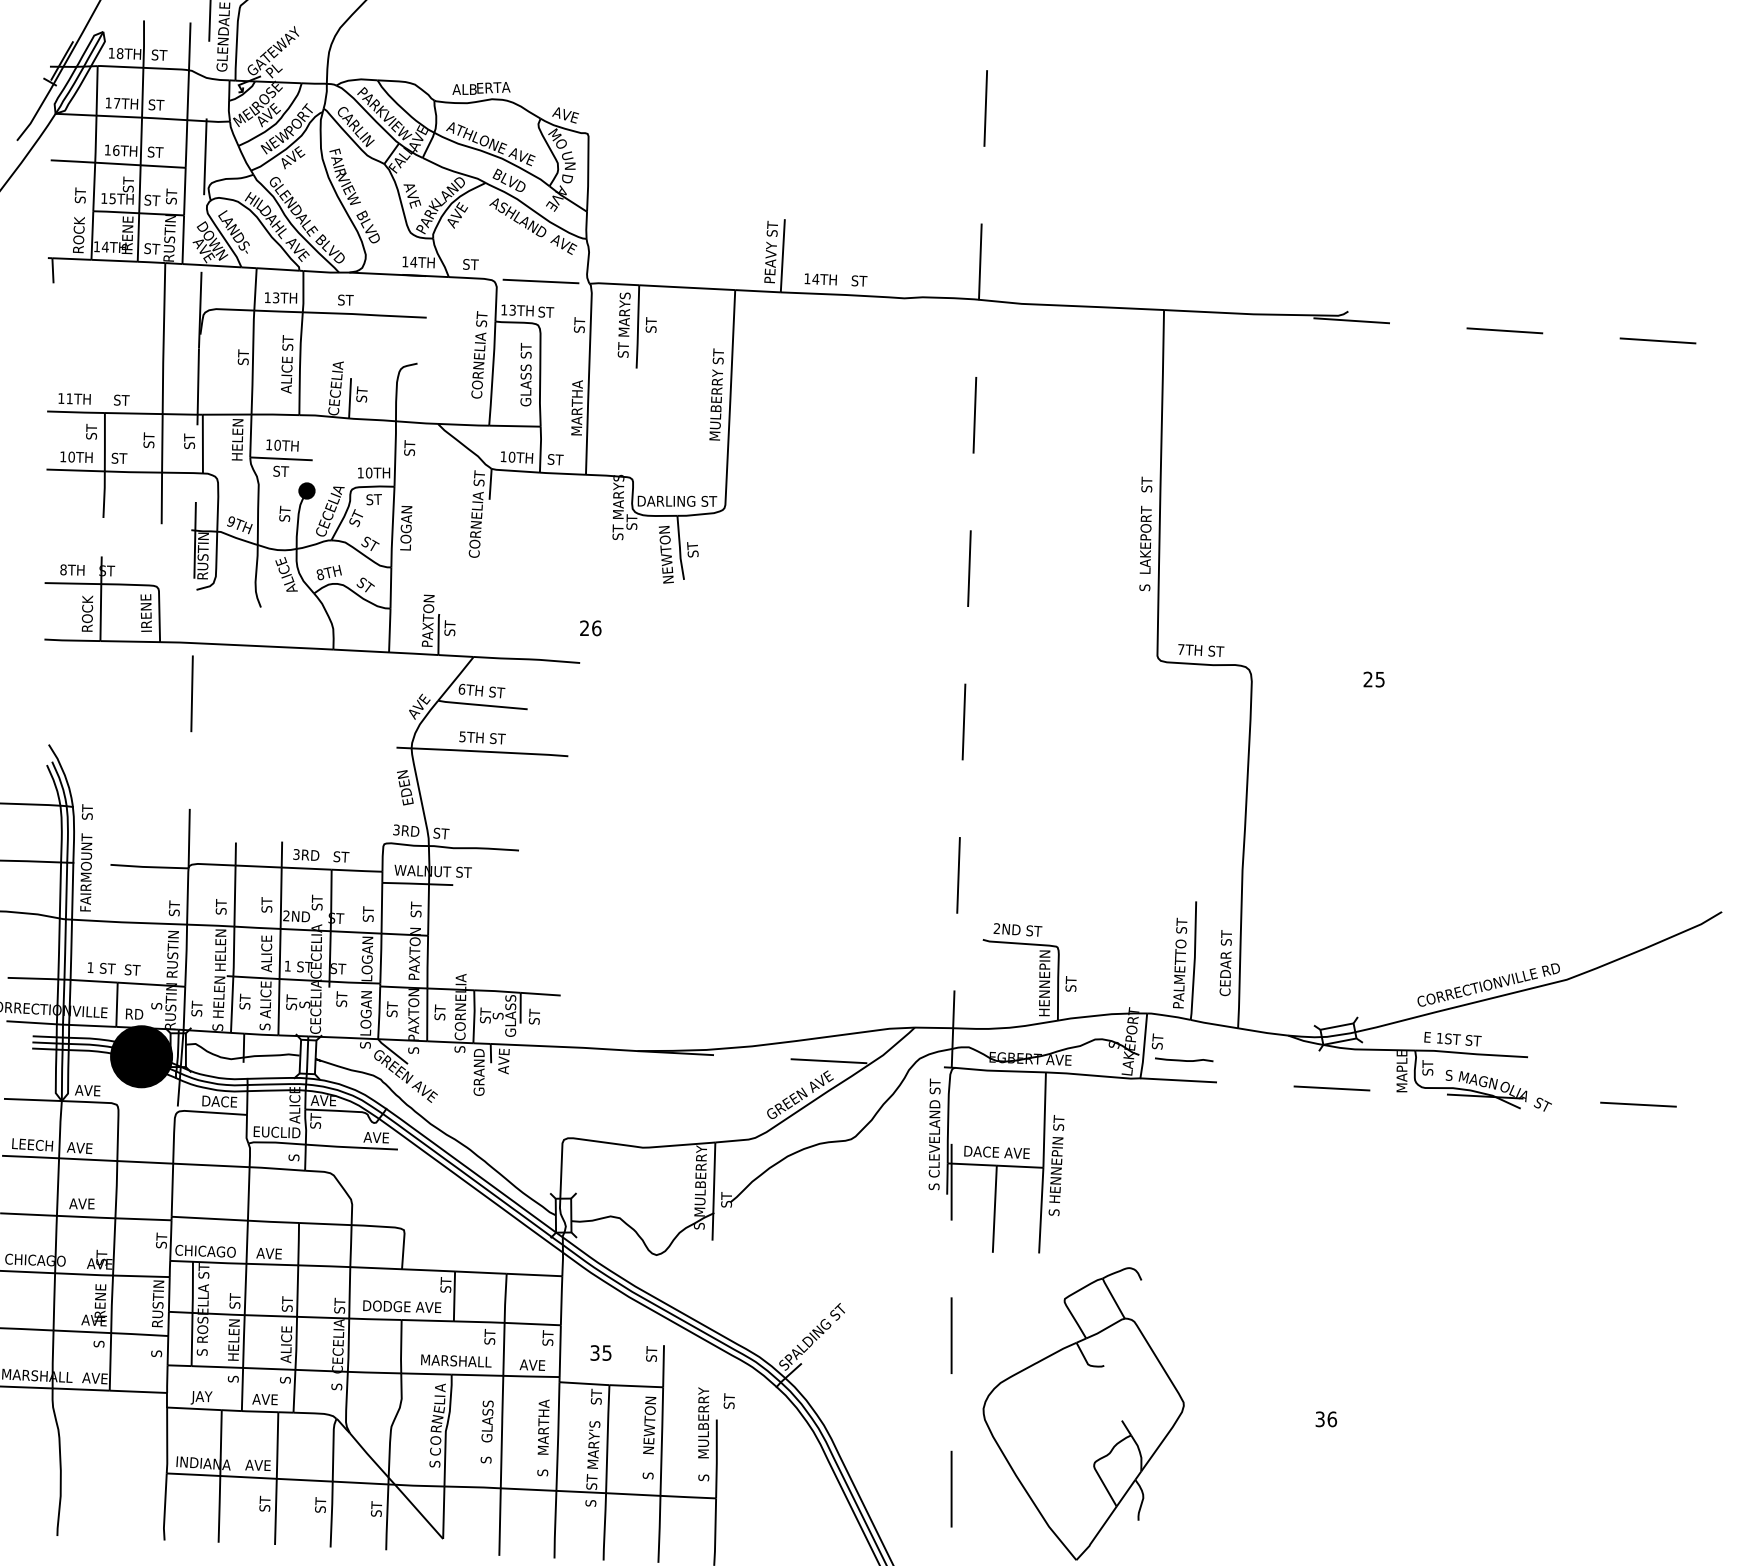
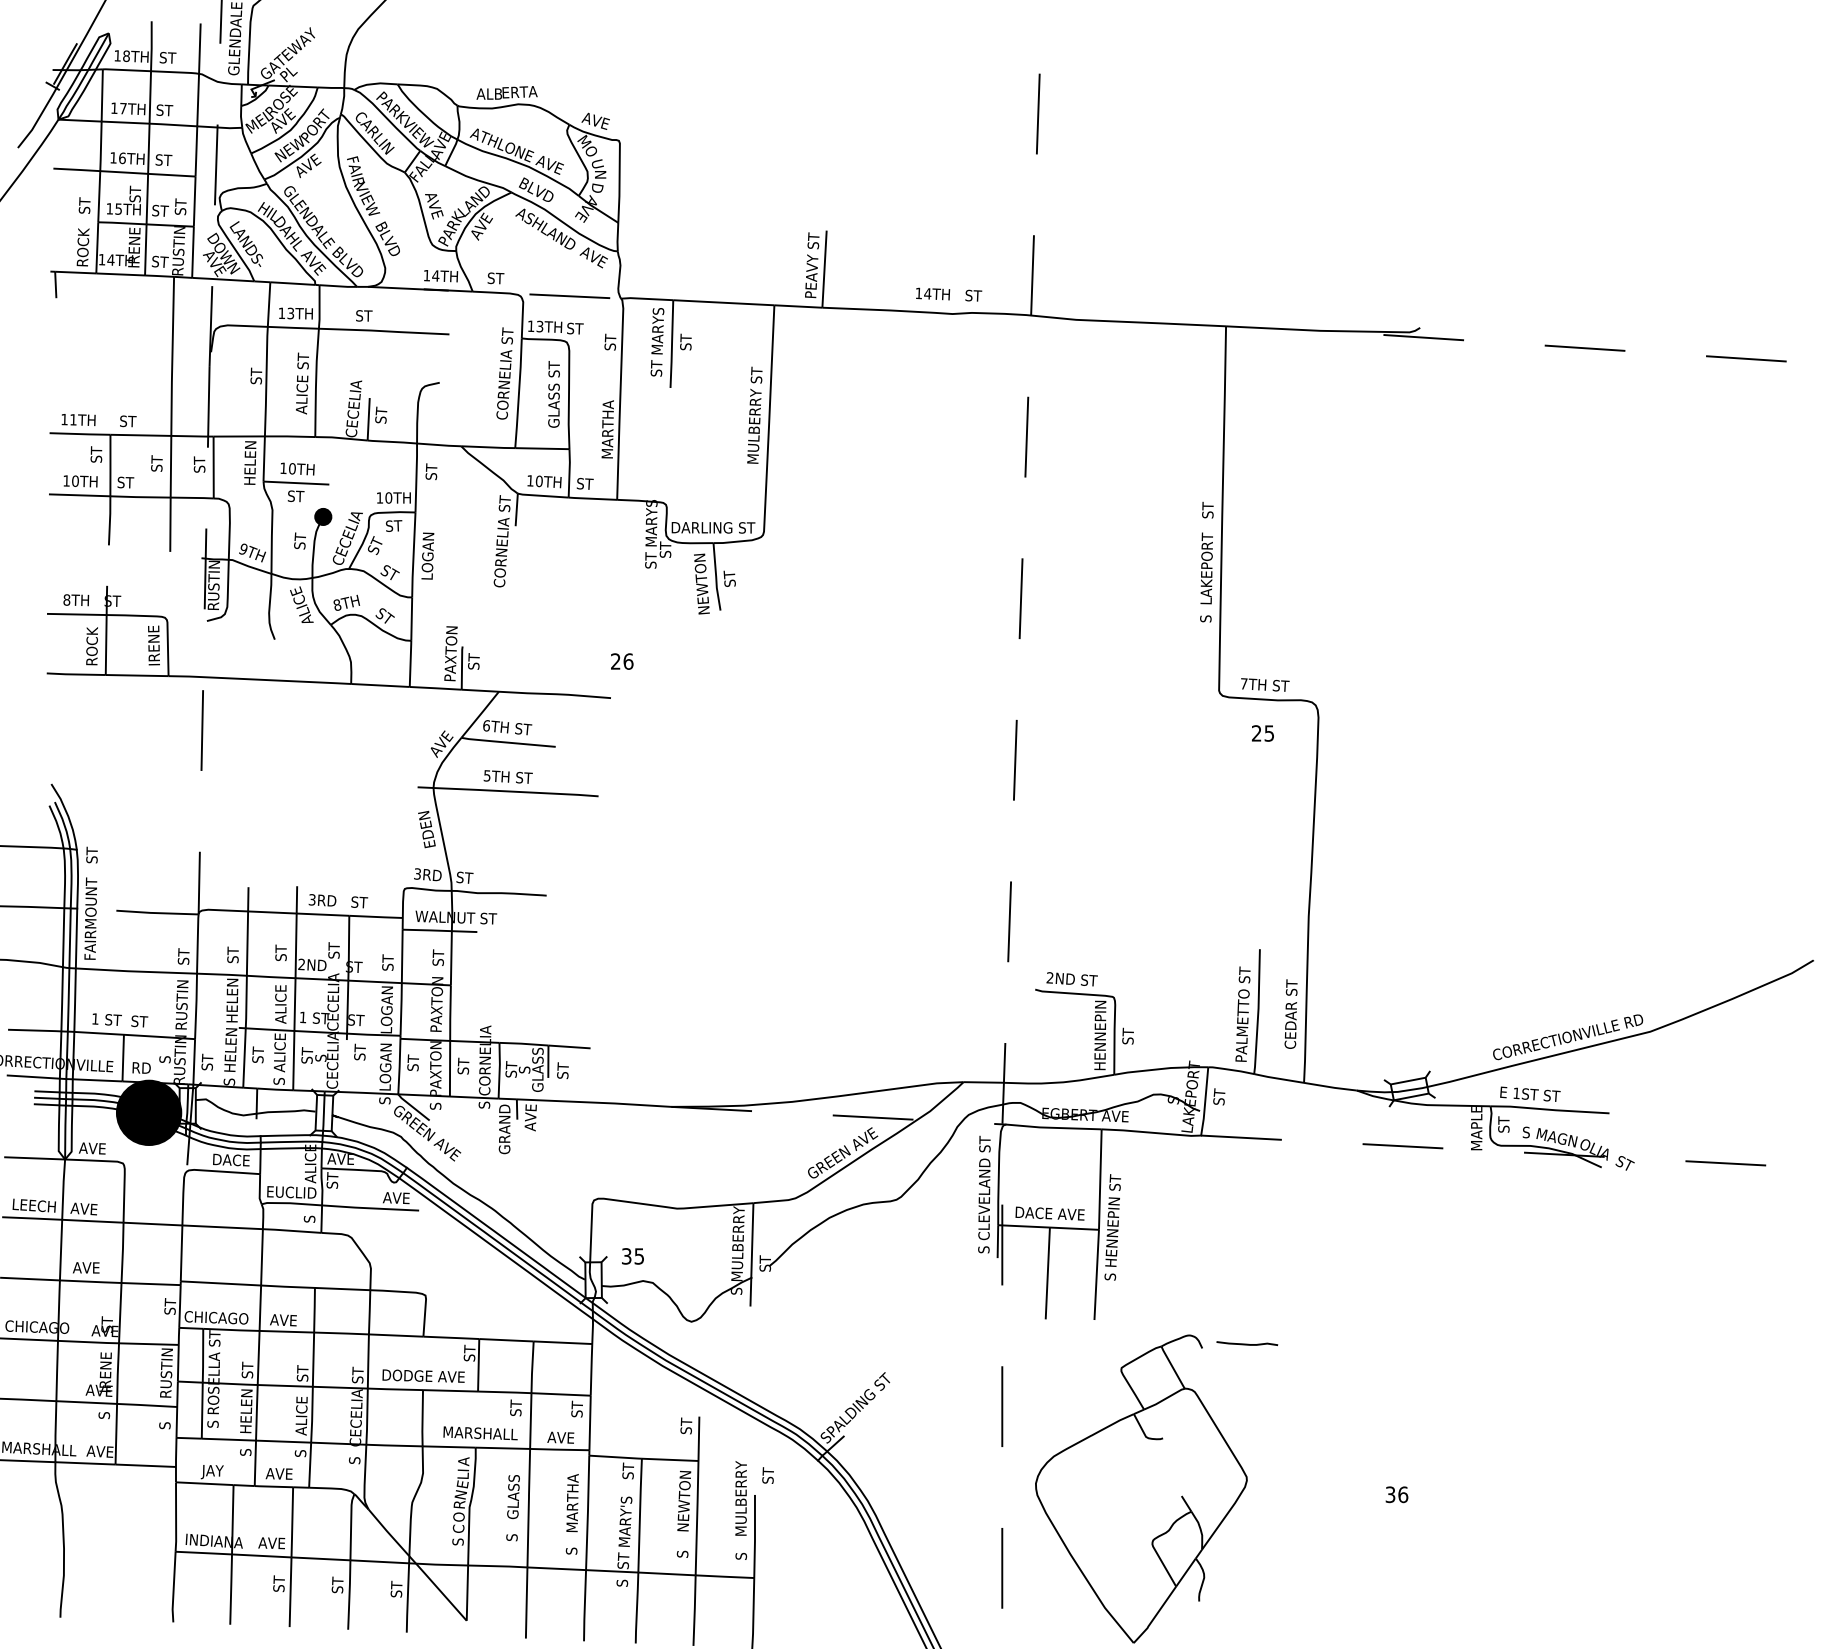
text: (835, 279) -> (948, 294), moved
text: (1373, 679) -> (1262, 733), moved
curve: (1183, 1059) -> (1246, 1343), moved
text: (600, 1352) -> (632, 1255), moved

